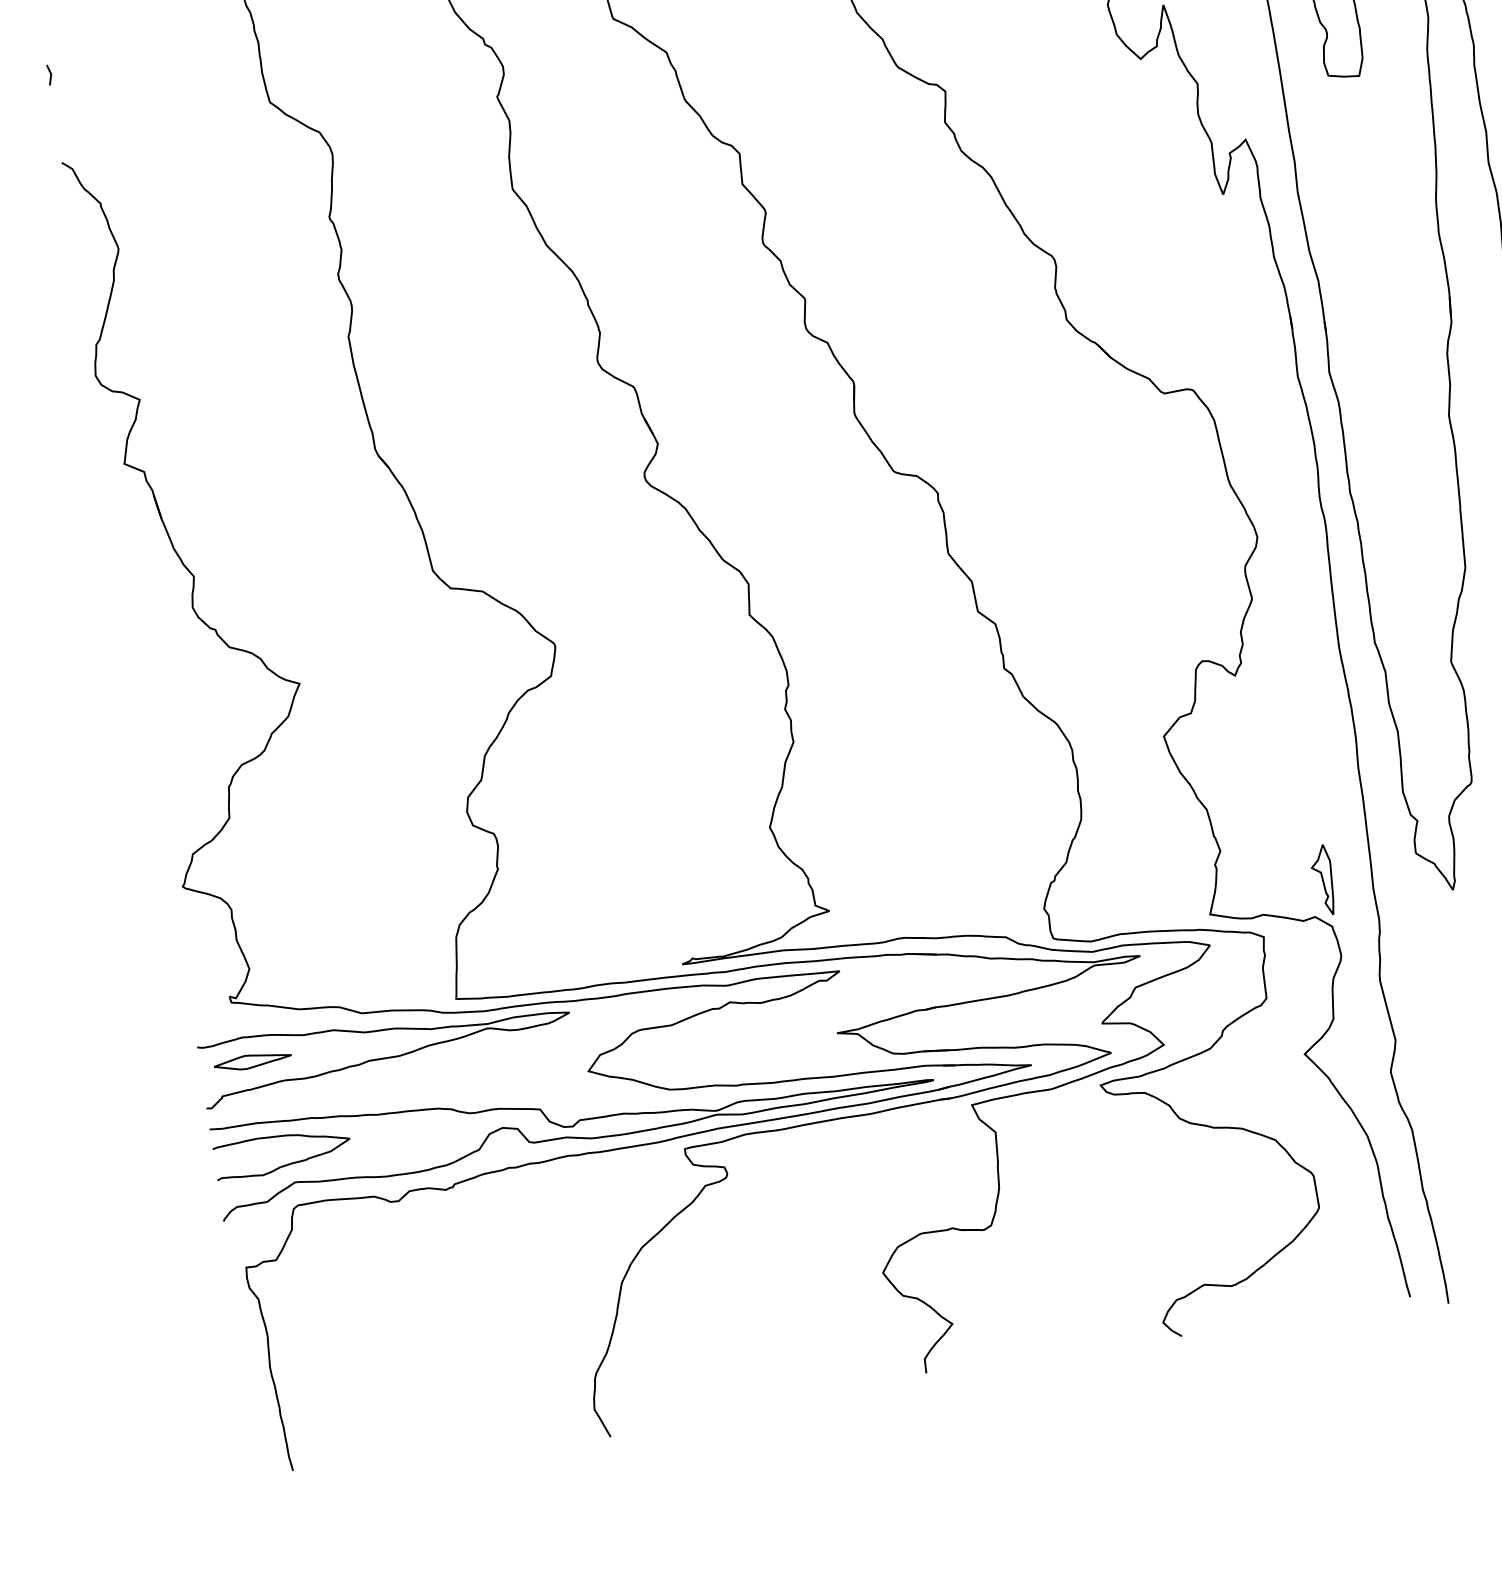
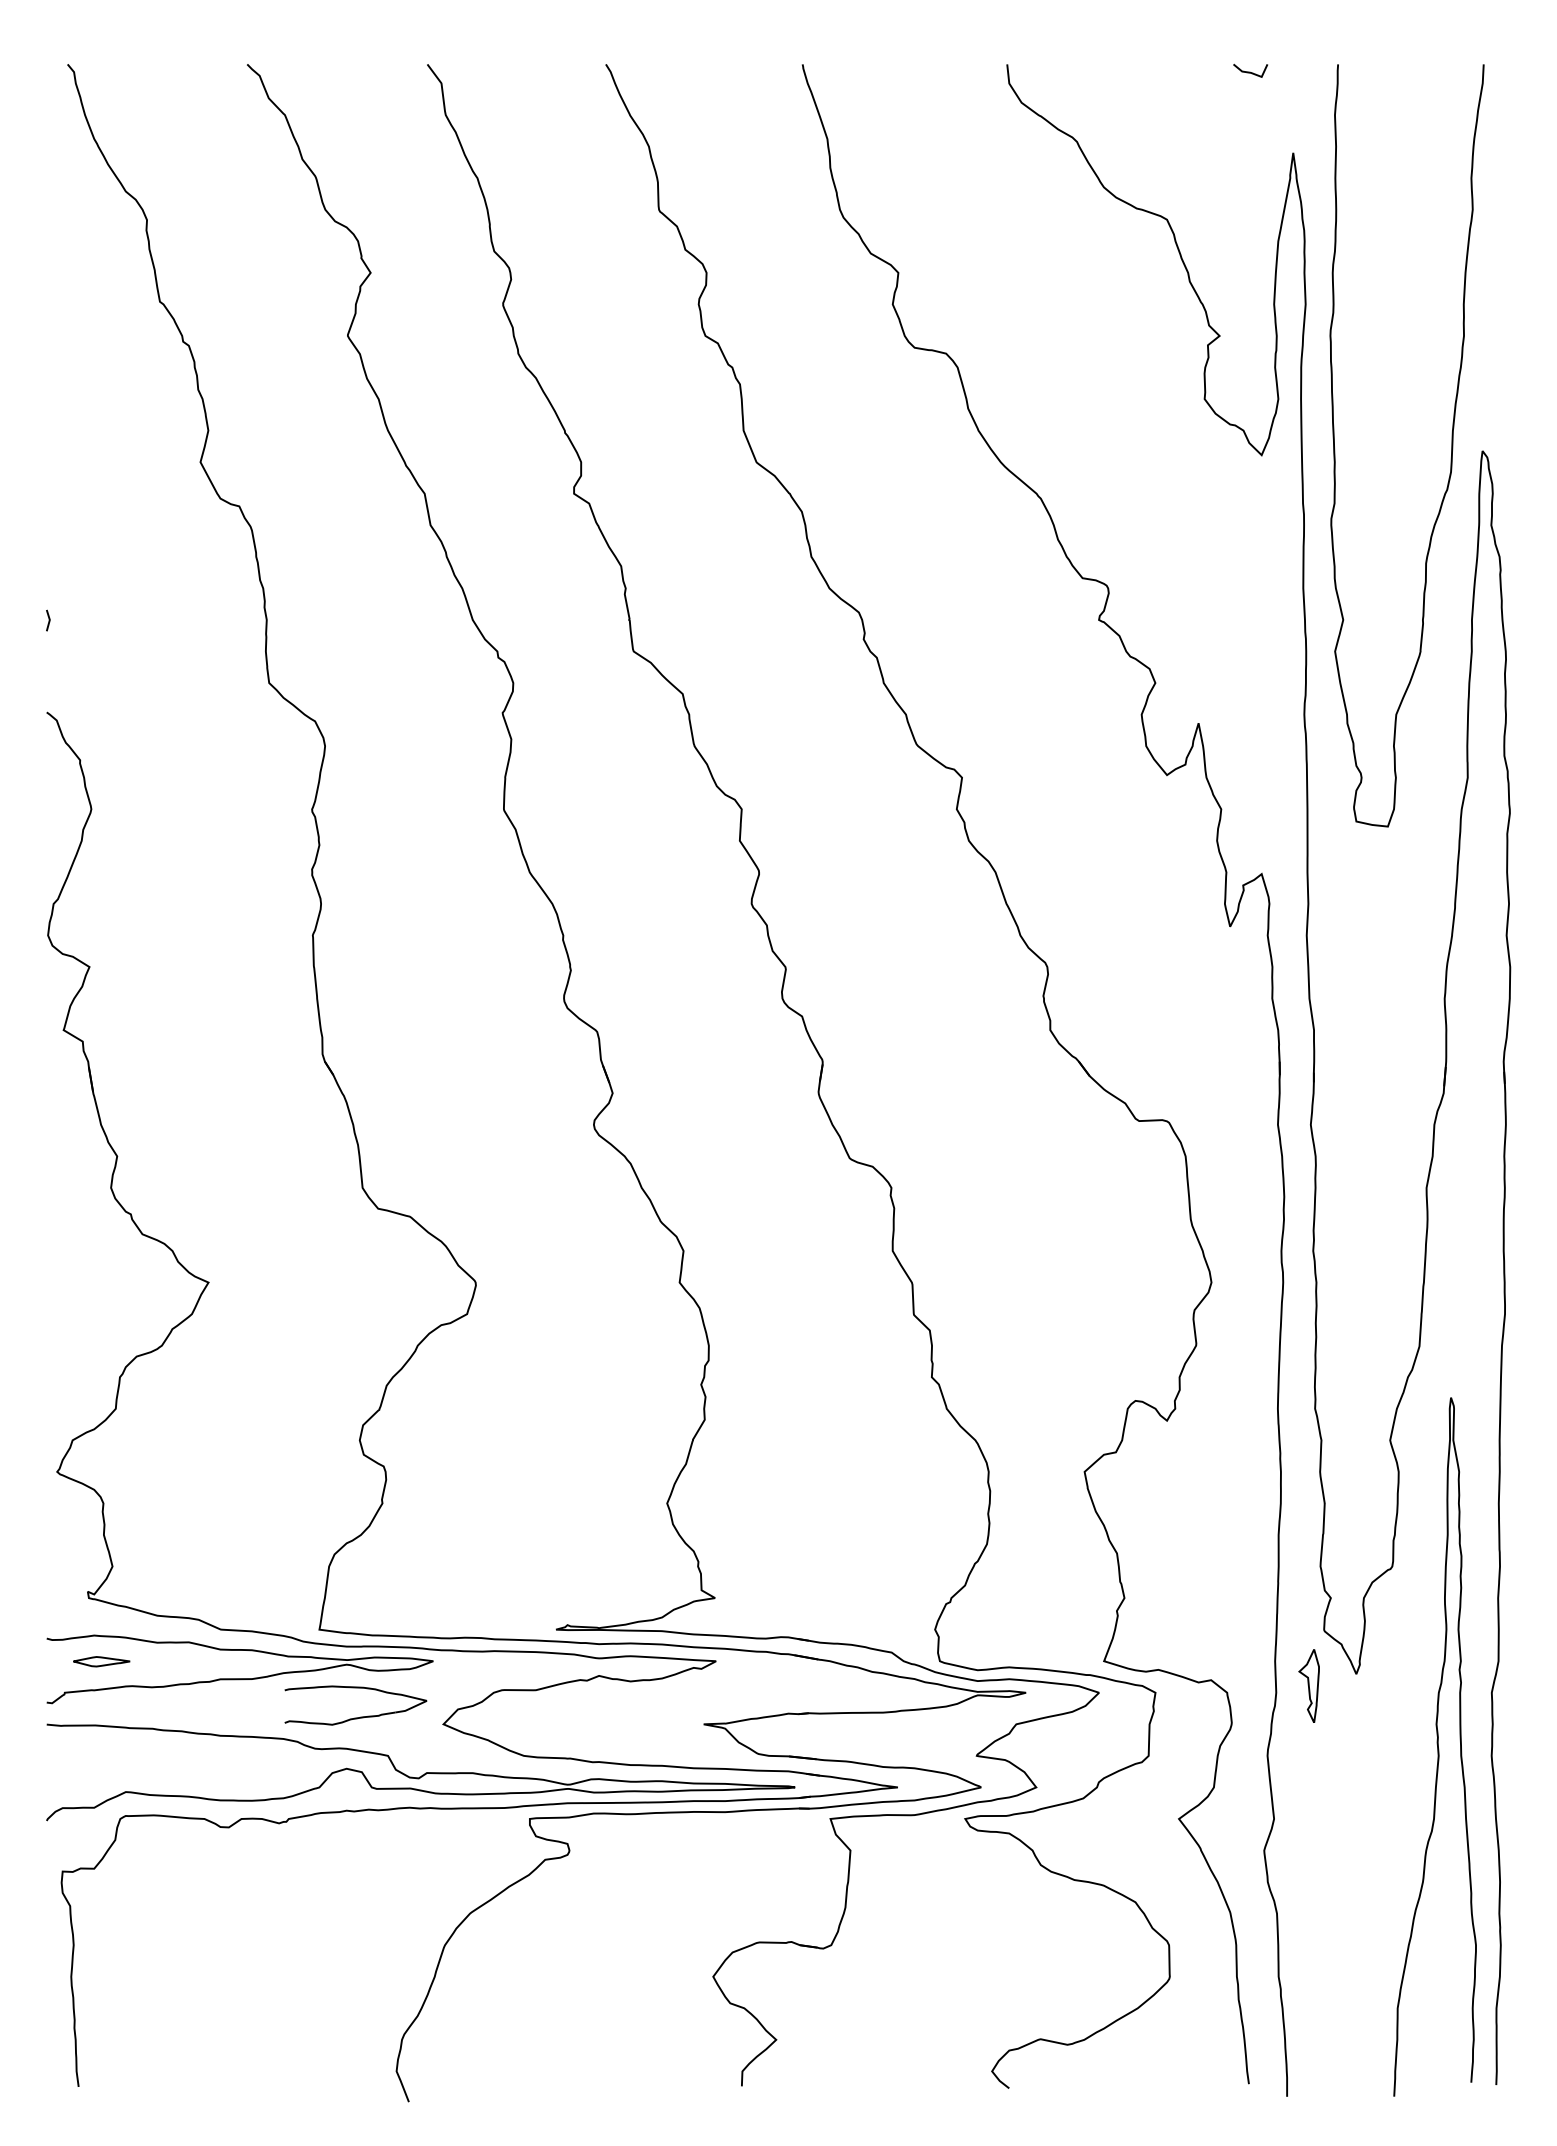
part: (1322, 879) -> (1308, 1685), moved
part: (252, 1061) -> (101, 1661), size x0.7
part: (284, 1164) -> (355, 1717), moved

